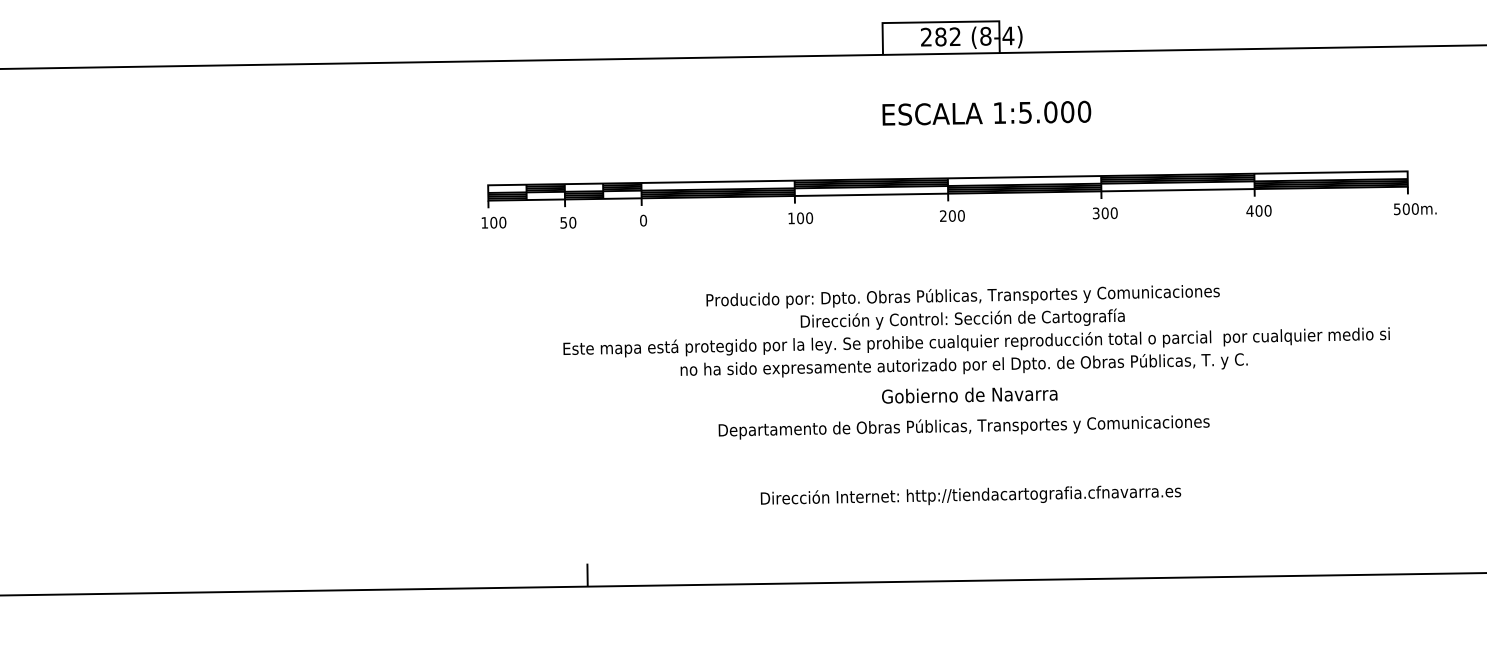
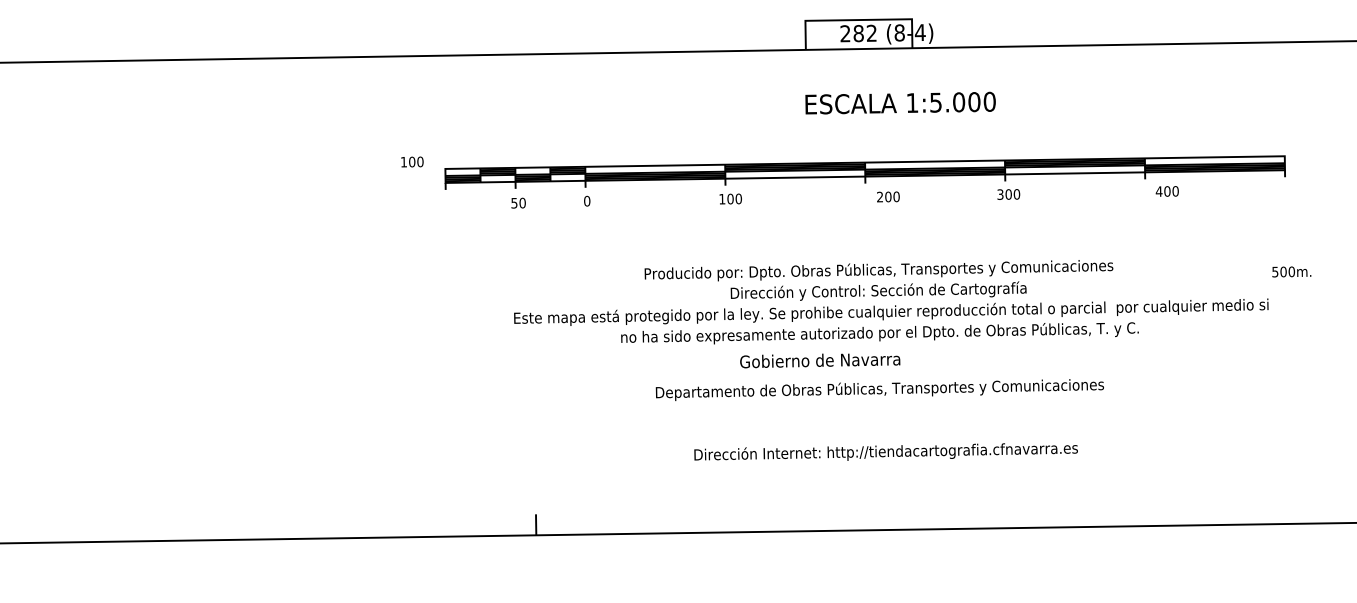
text: (1415, 209) -> (1291, 272), moved
text: (1258, 210) -> (1166, 191), moved
text: (952, 215) -> (888, 196), moved
text: (493, 222) -> (411, 161), moved
text: (969, 395) -> (819, 360), moved

